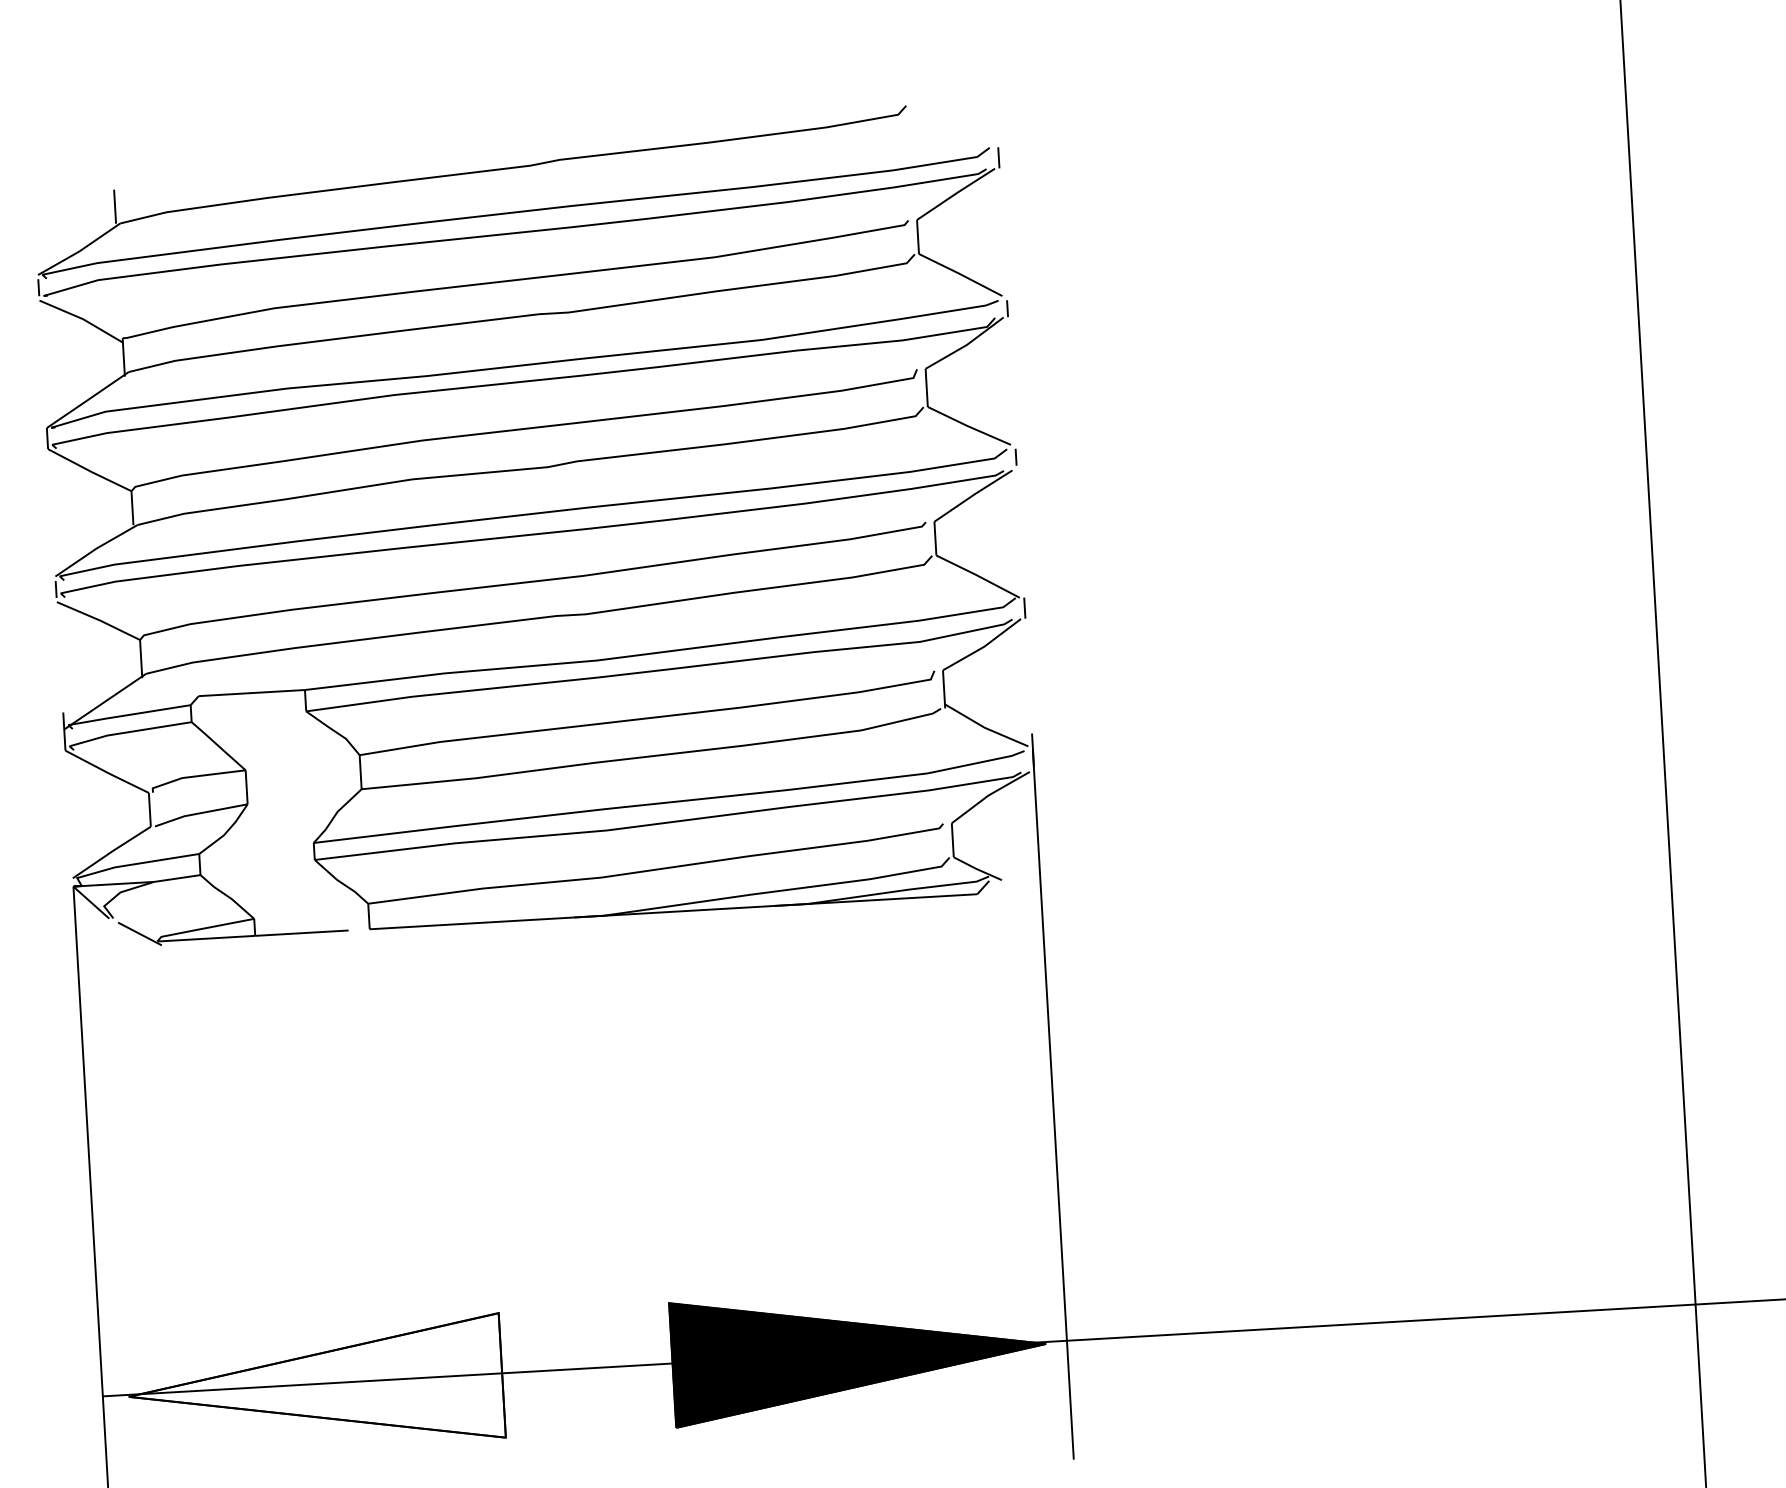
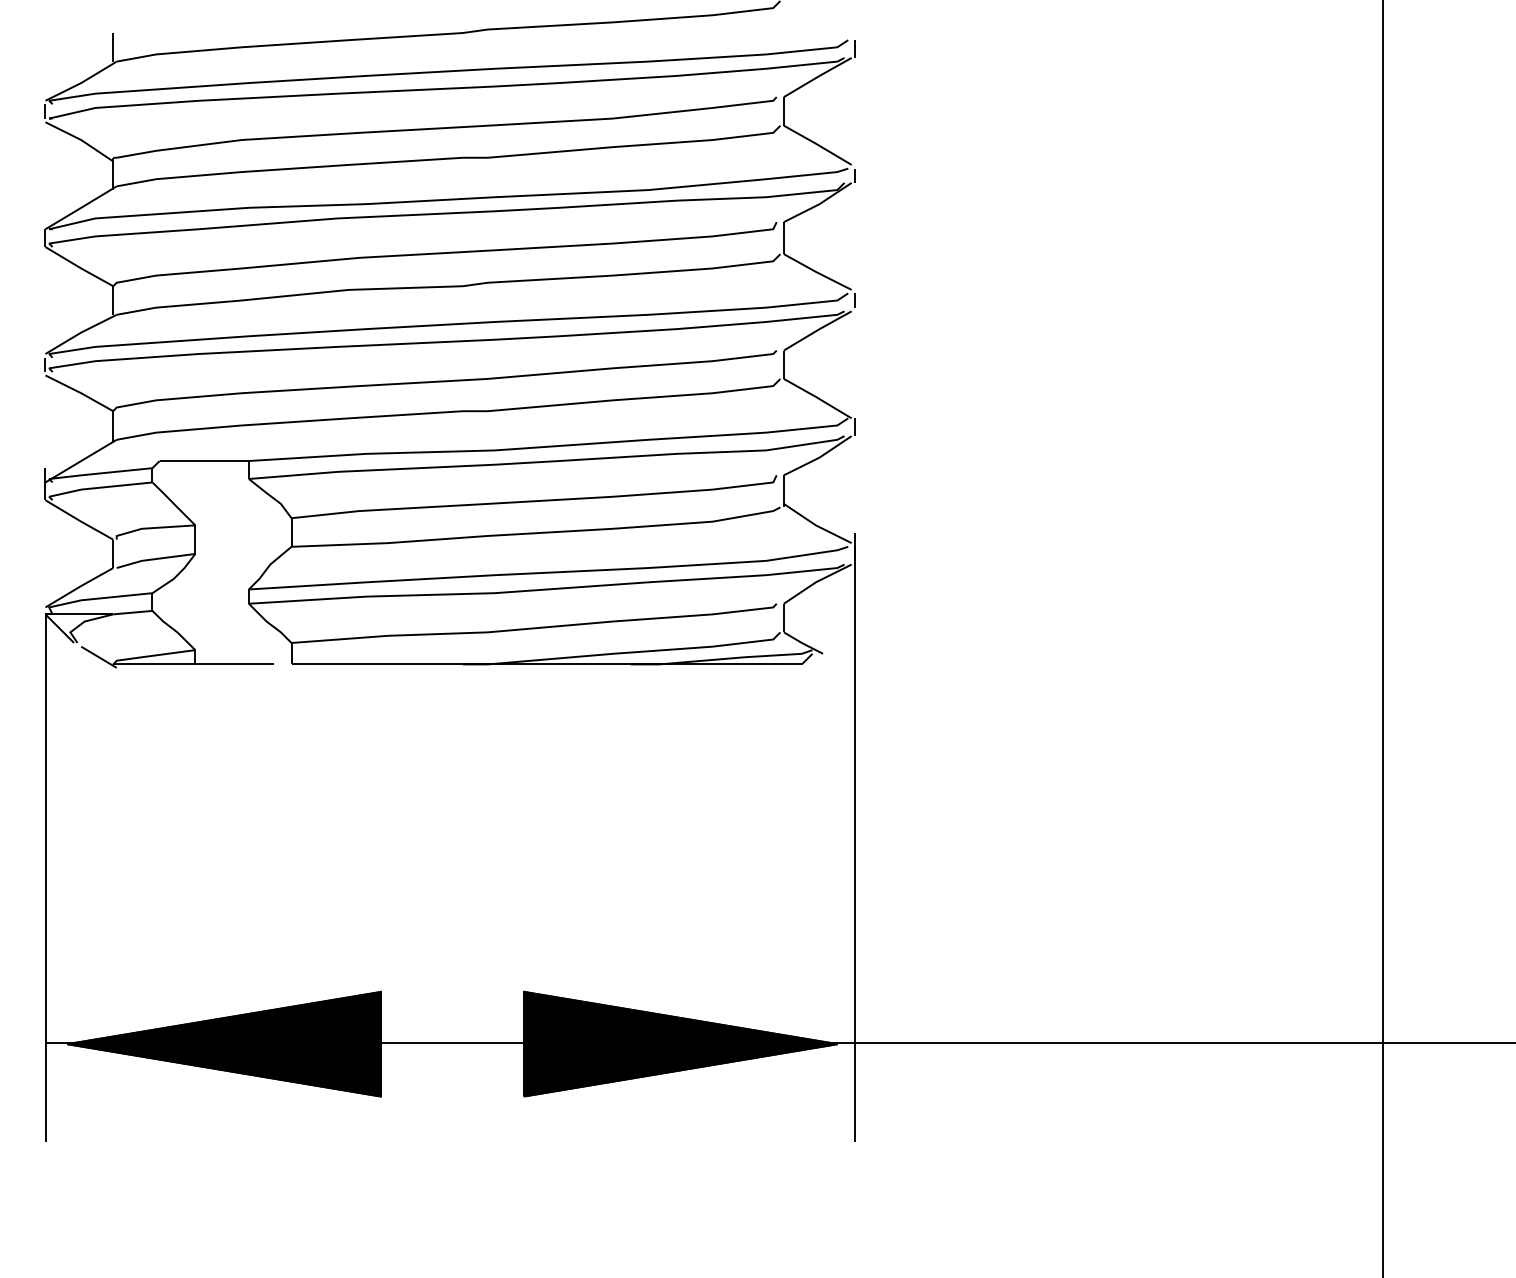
fill: (314, 1385) -> (223, 1043), added

